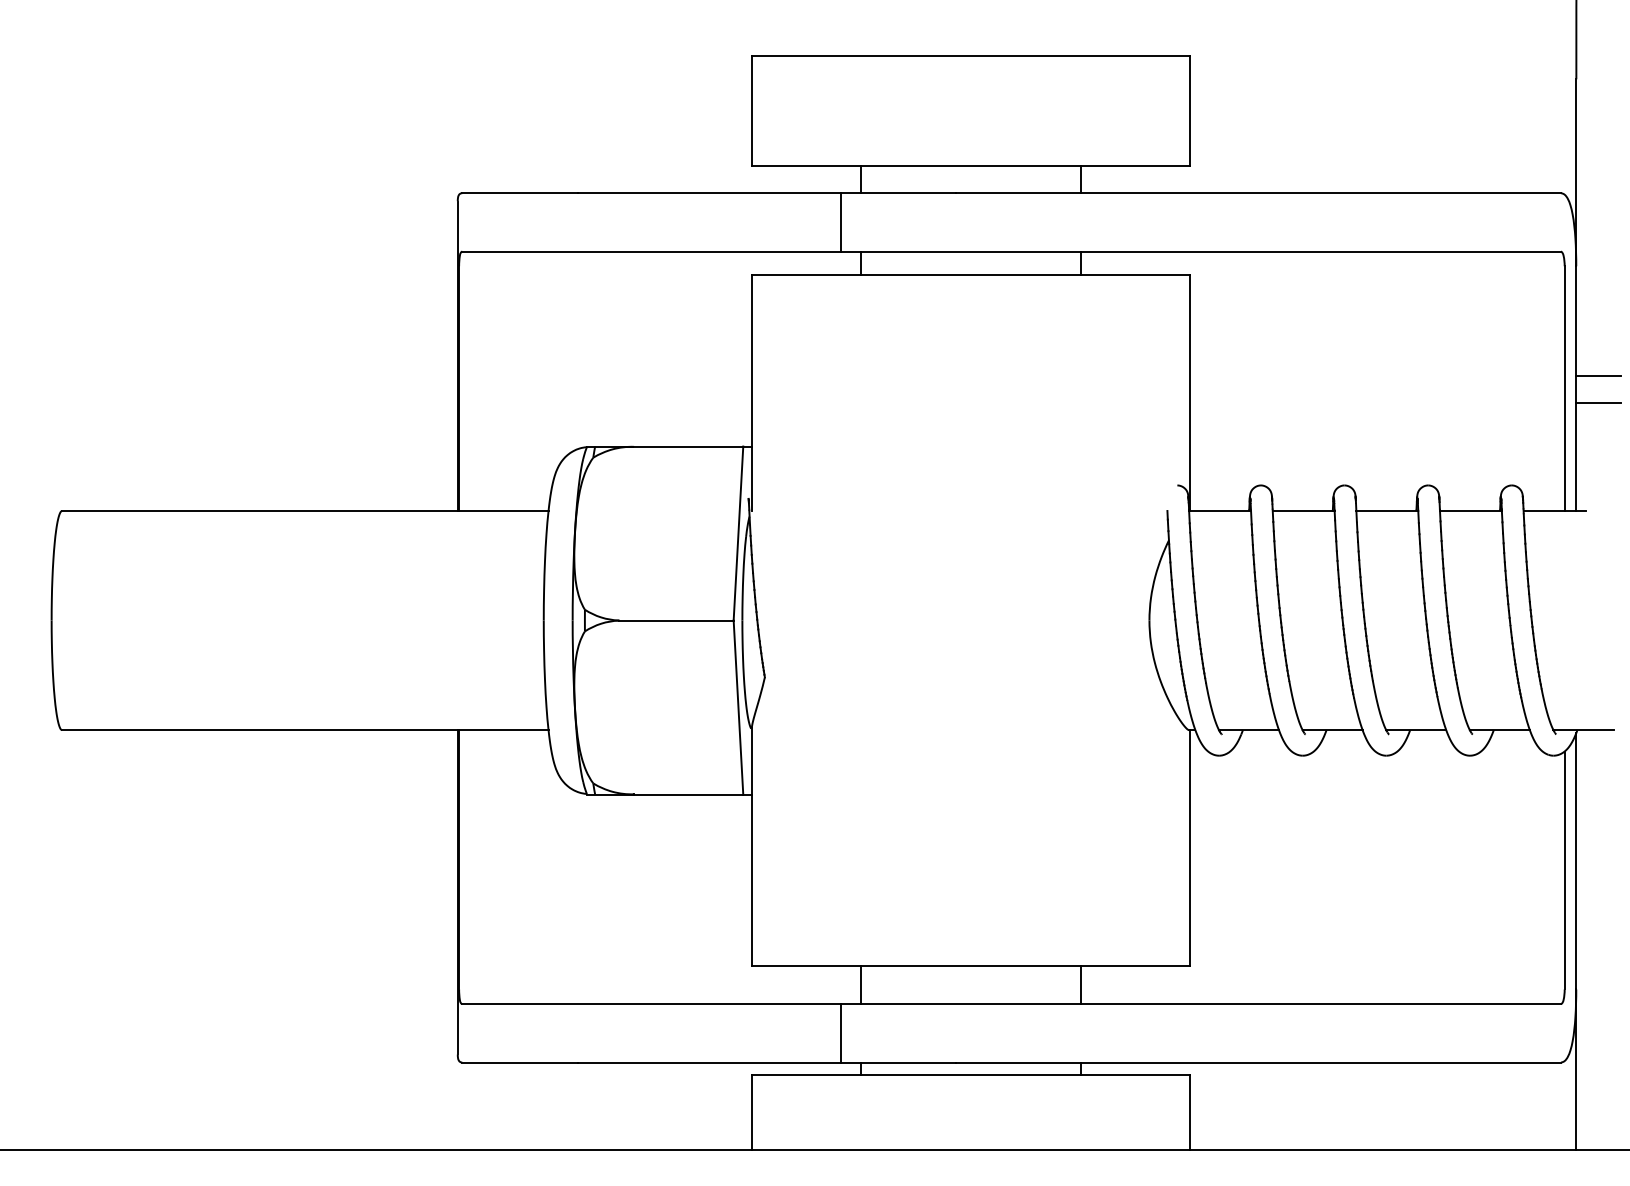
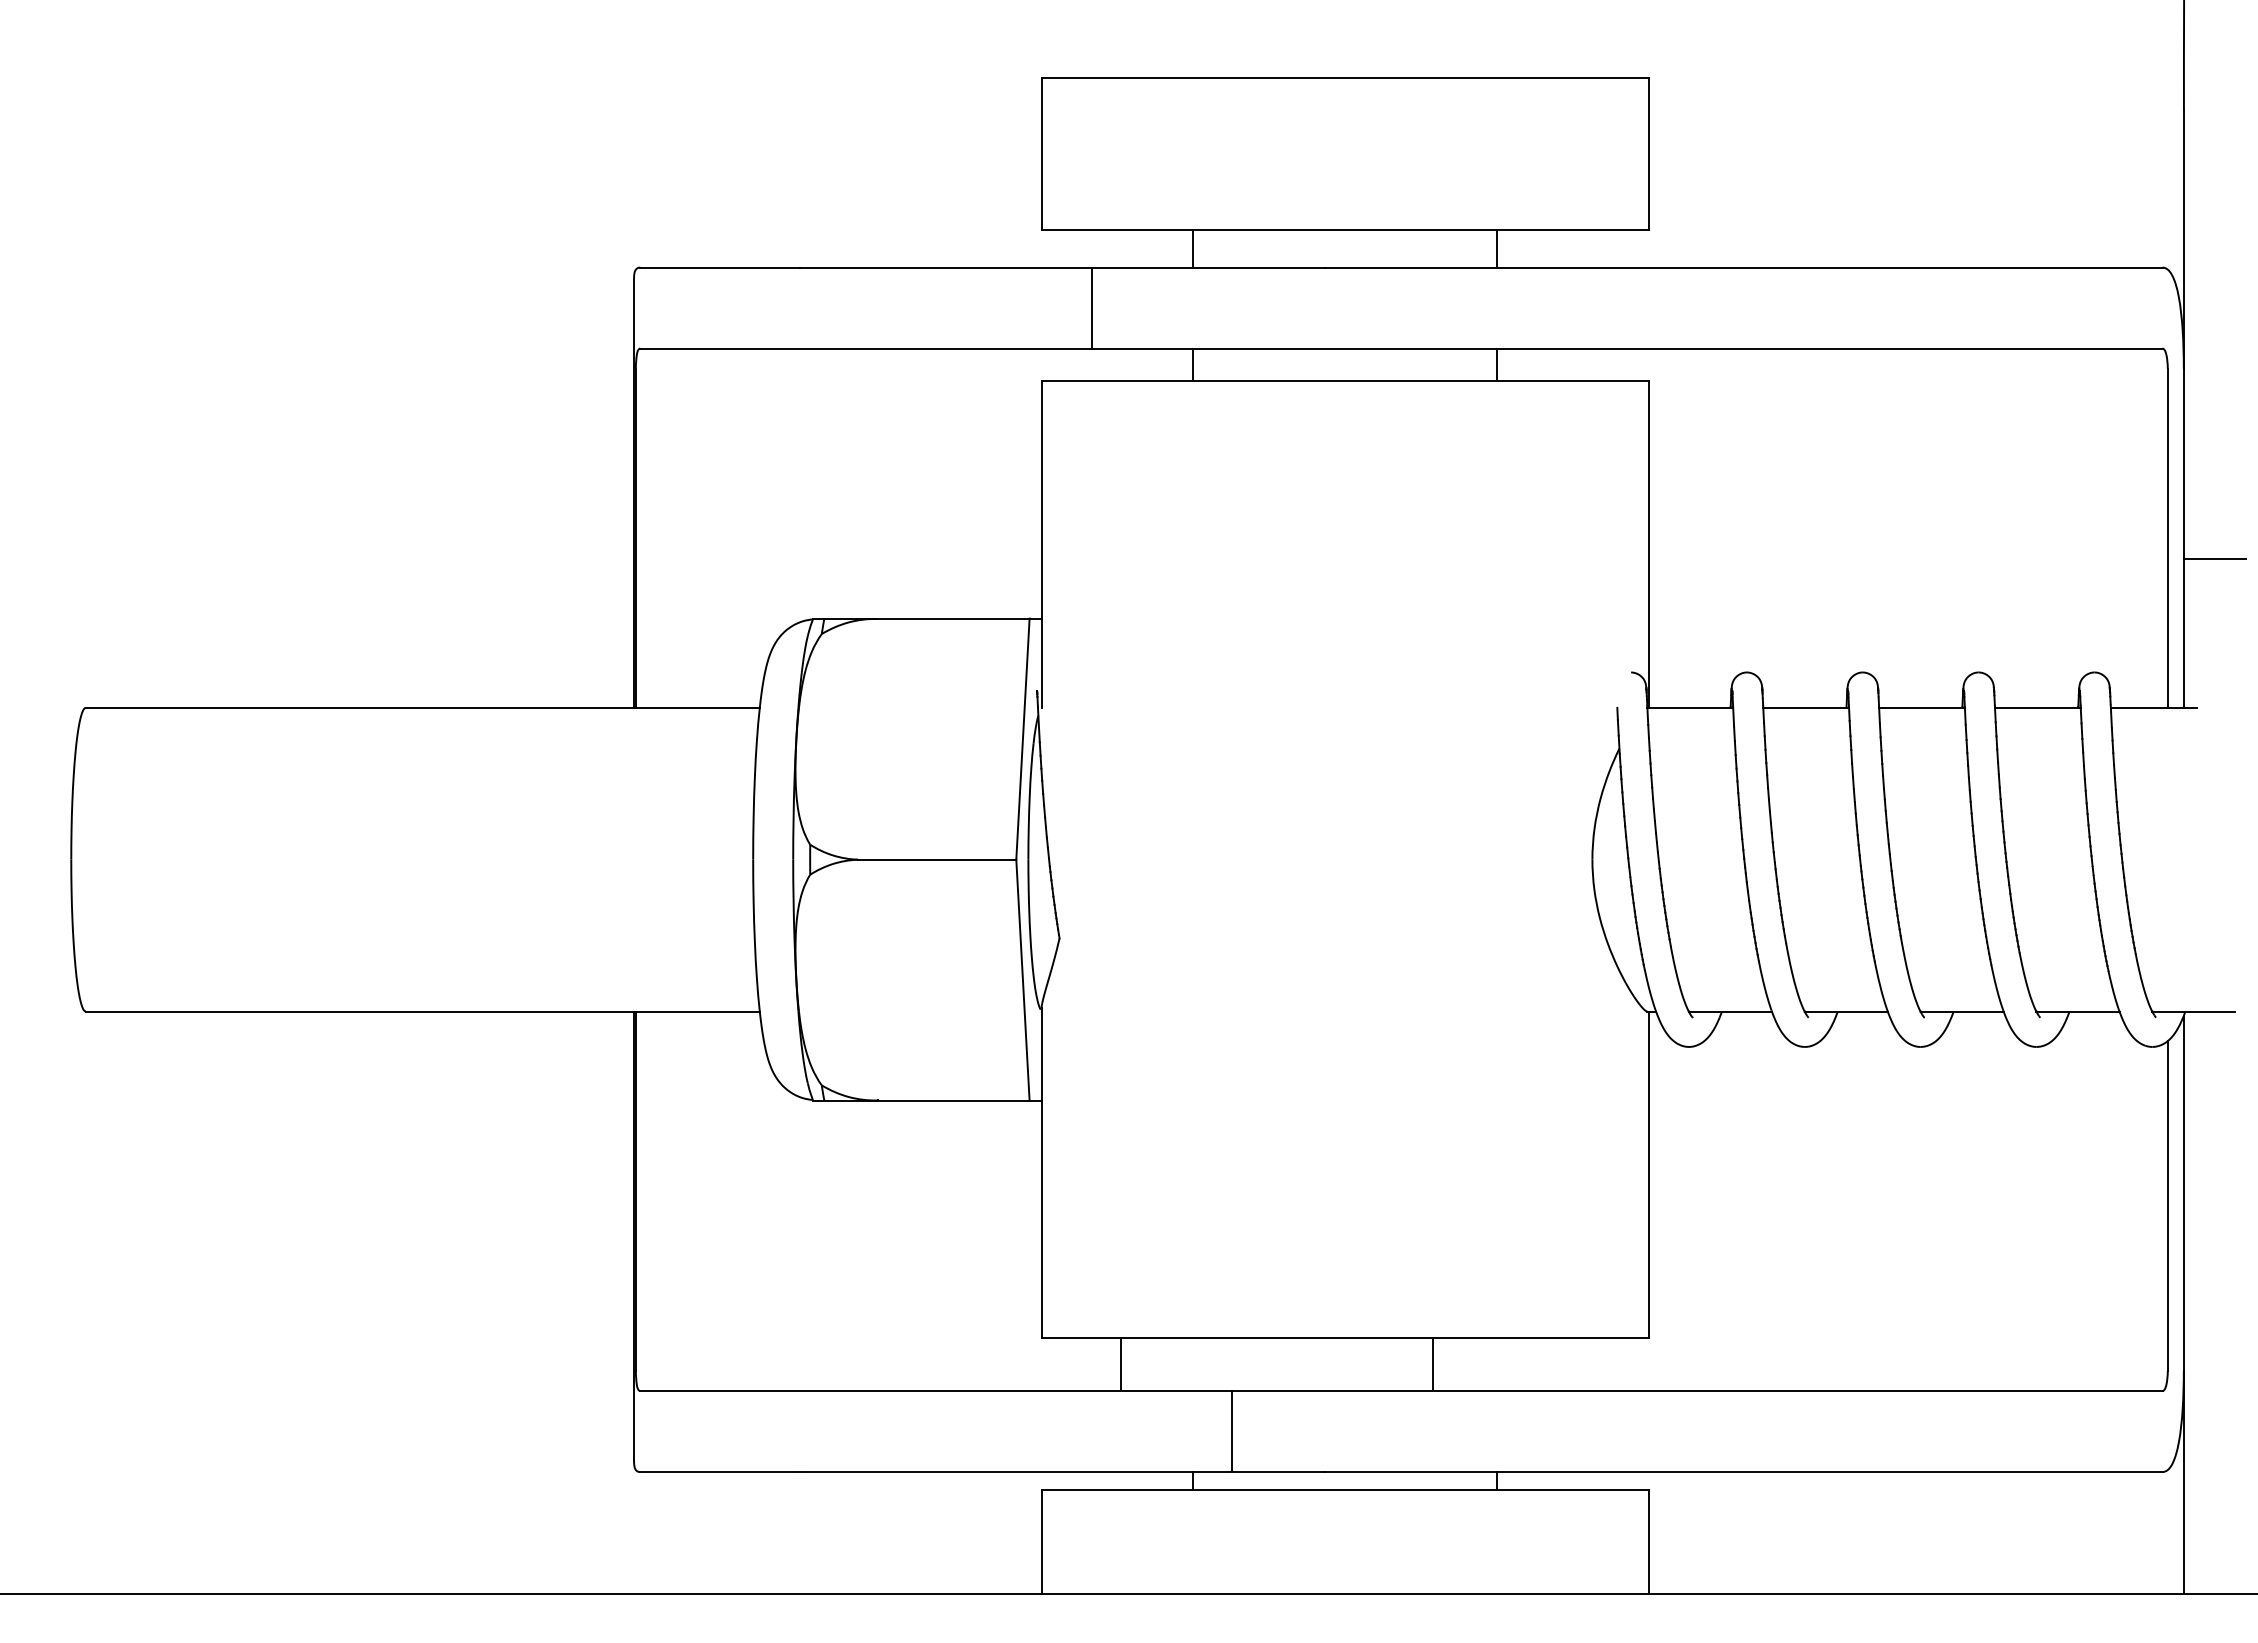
line: (841, 222) -> (1092, 307), moved
line: (1598, 375) -> (2214, 520), removed
line: (861, 984) -> (1121, 1364), moved
line: (1080, 984) -> (1433, 1364), moved
line: (841, 1033) -> (1232, 1431), moved

